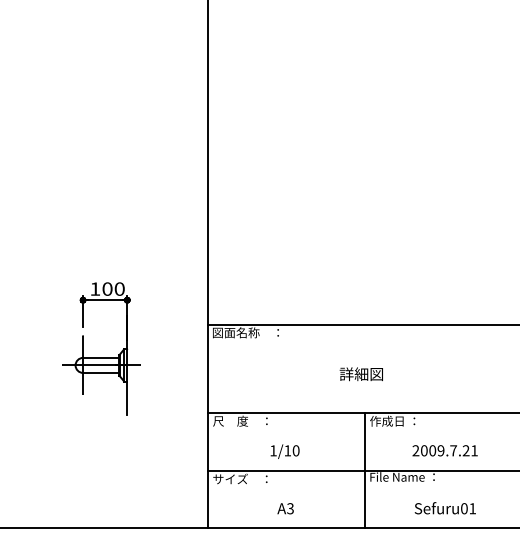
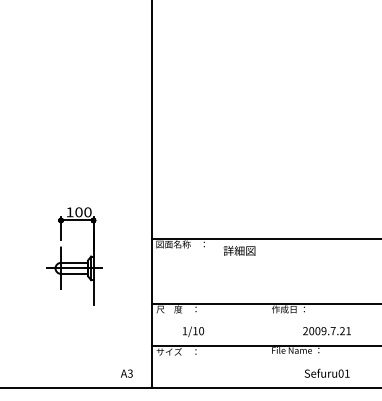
text: (361, 373) -> (239, 250), moved
text: (285, 451) -> (193, 331), moved
line: (364, 470) -> (267, 345), removed
text: (285, 508) -> (126, 373), moved

